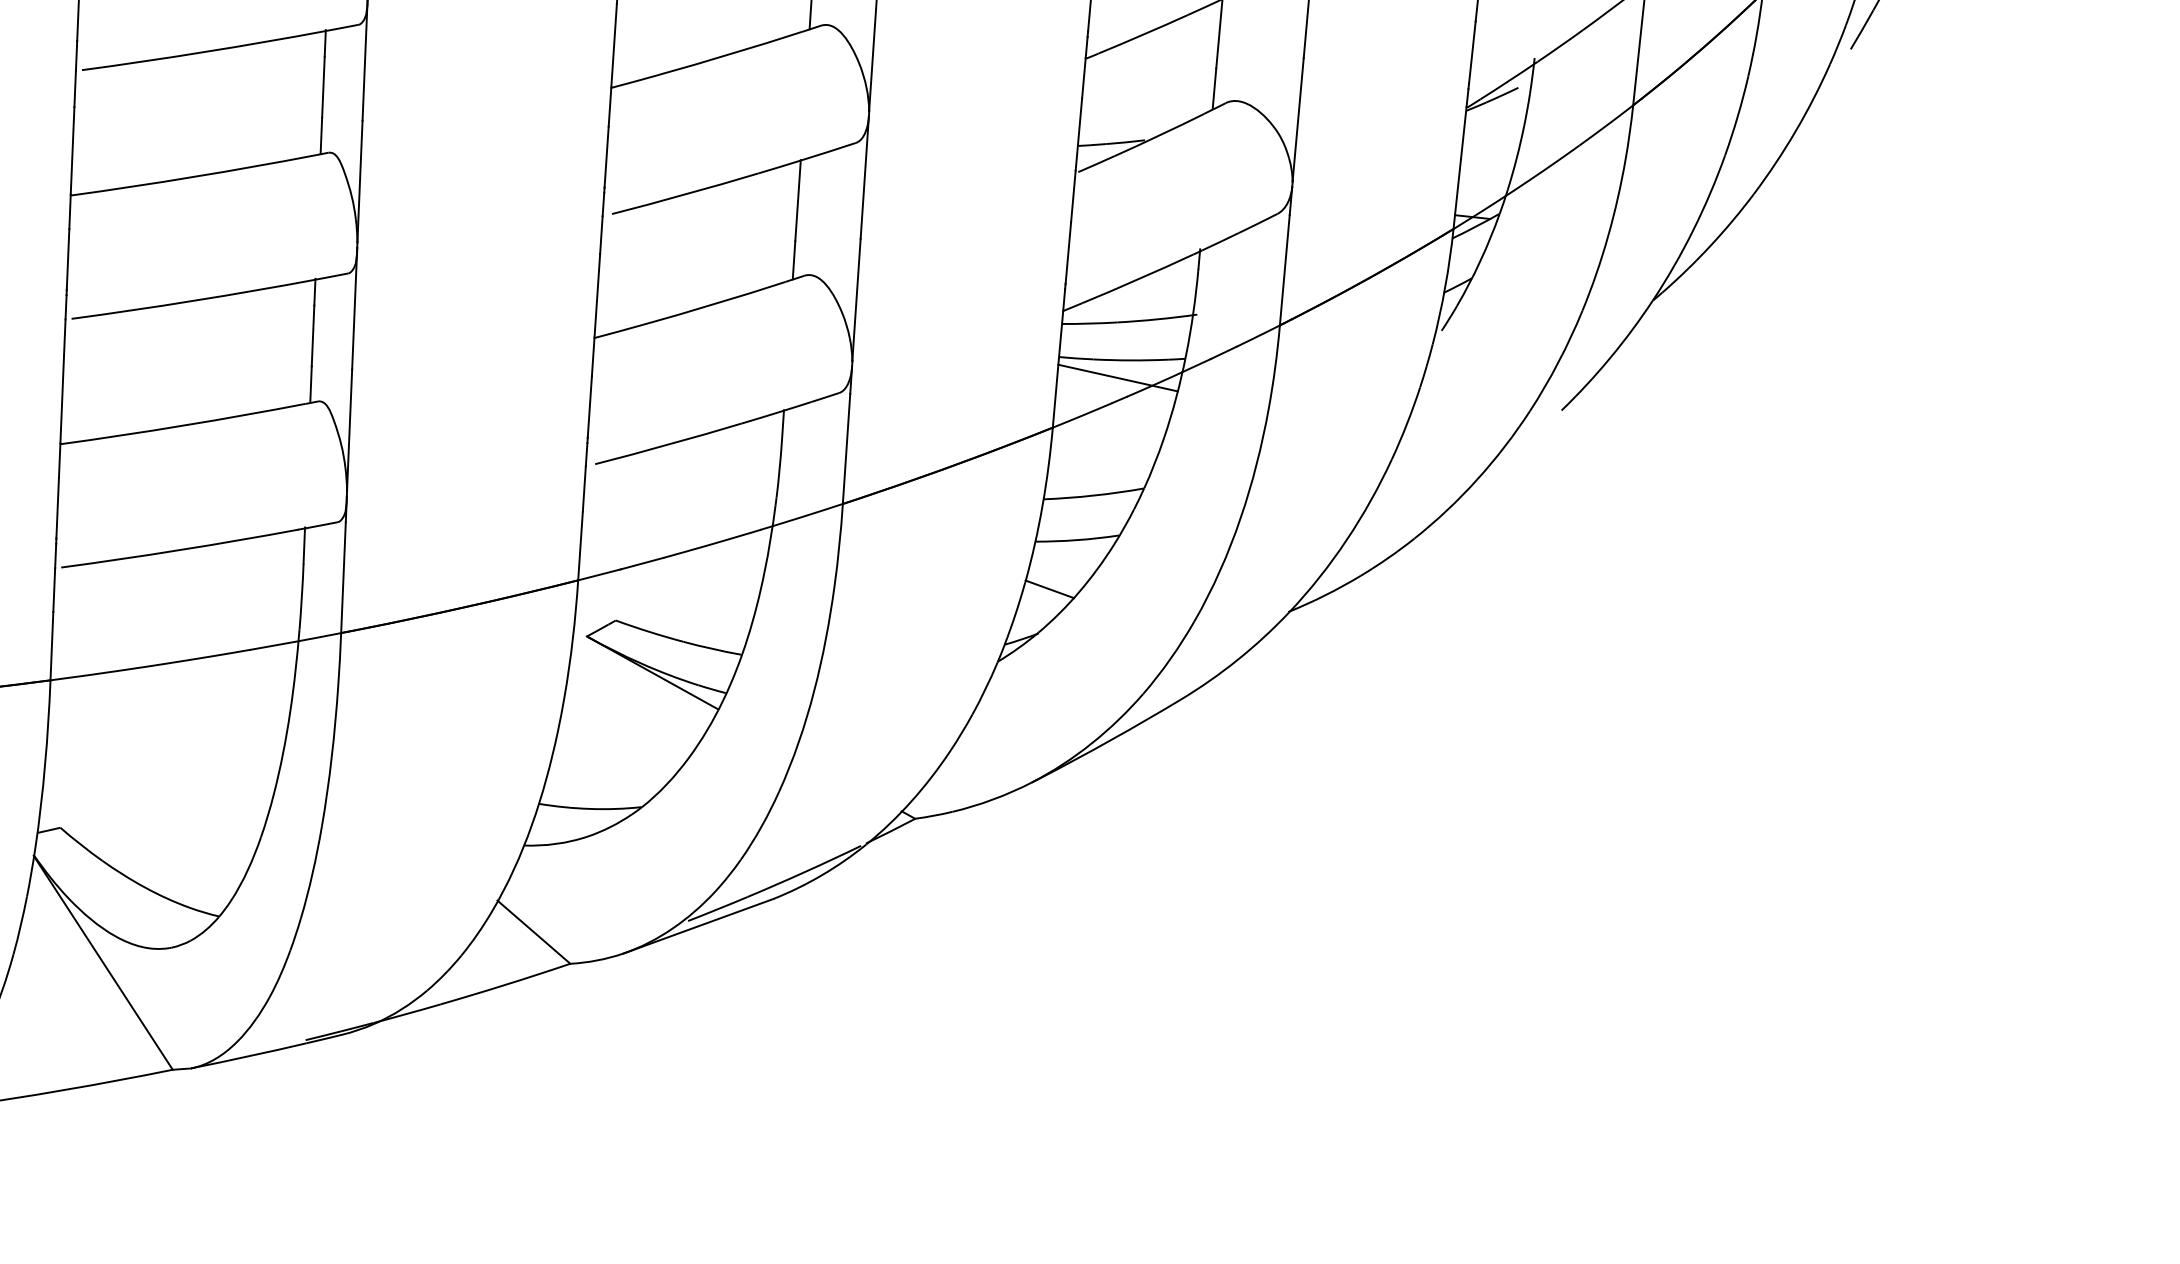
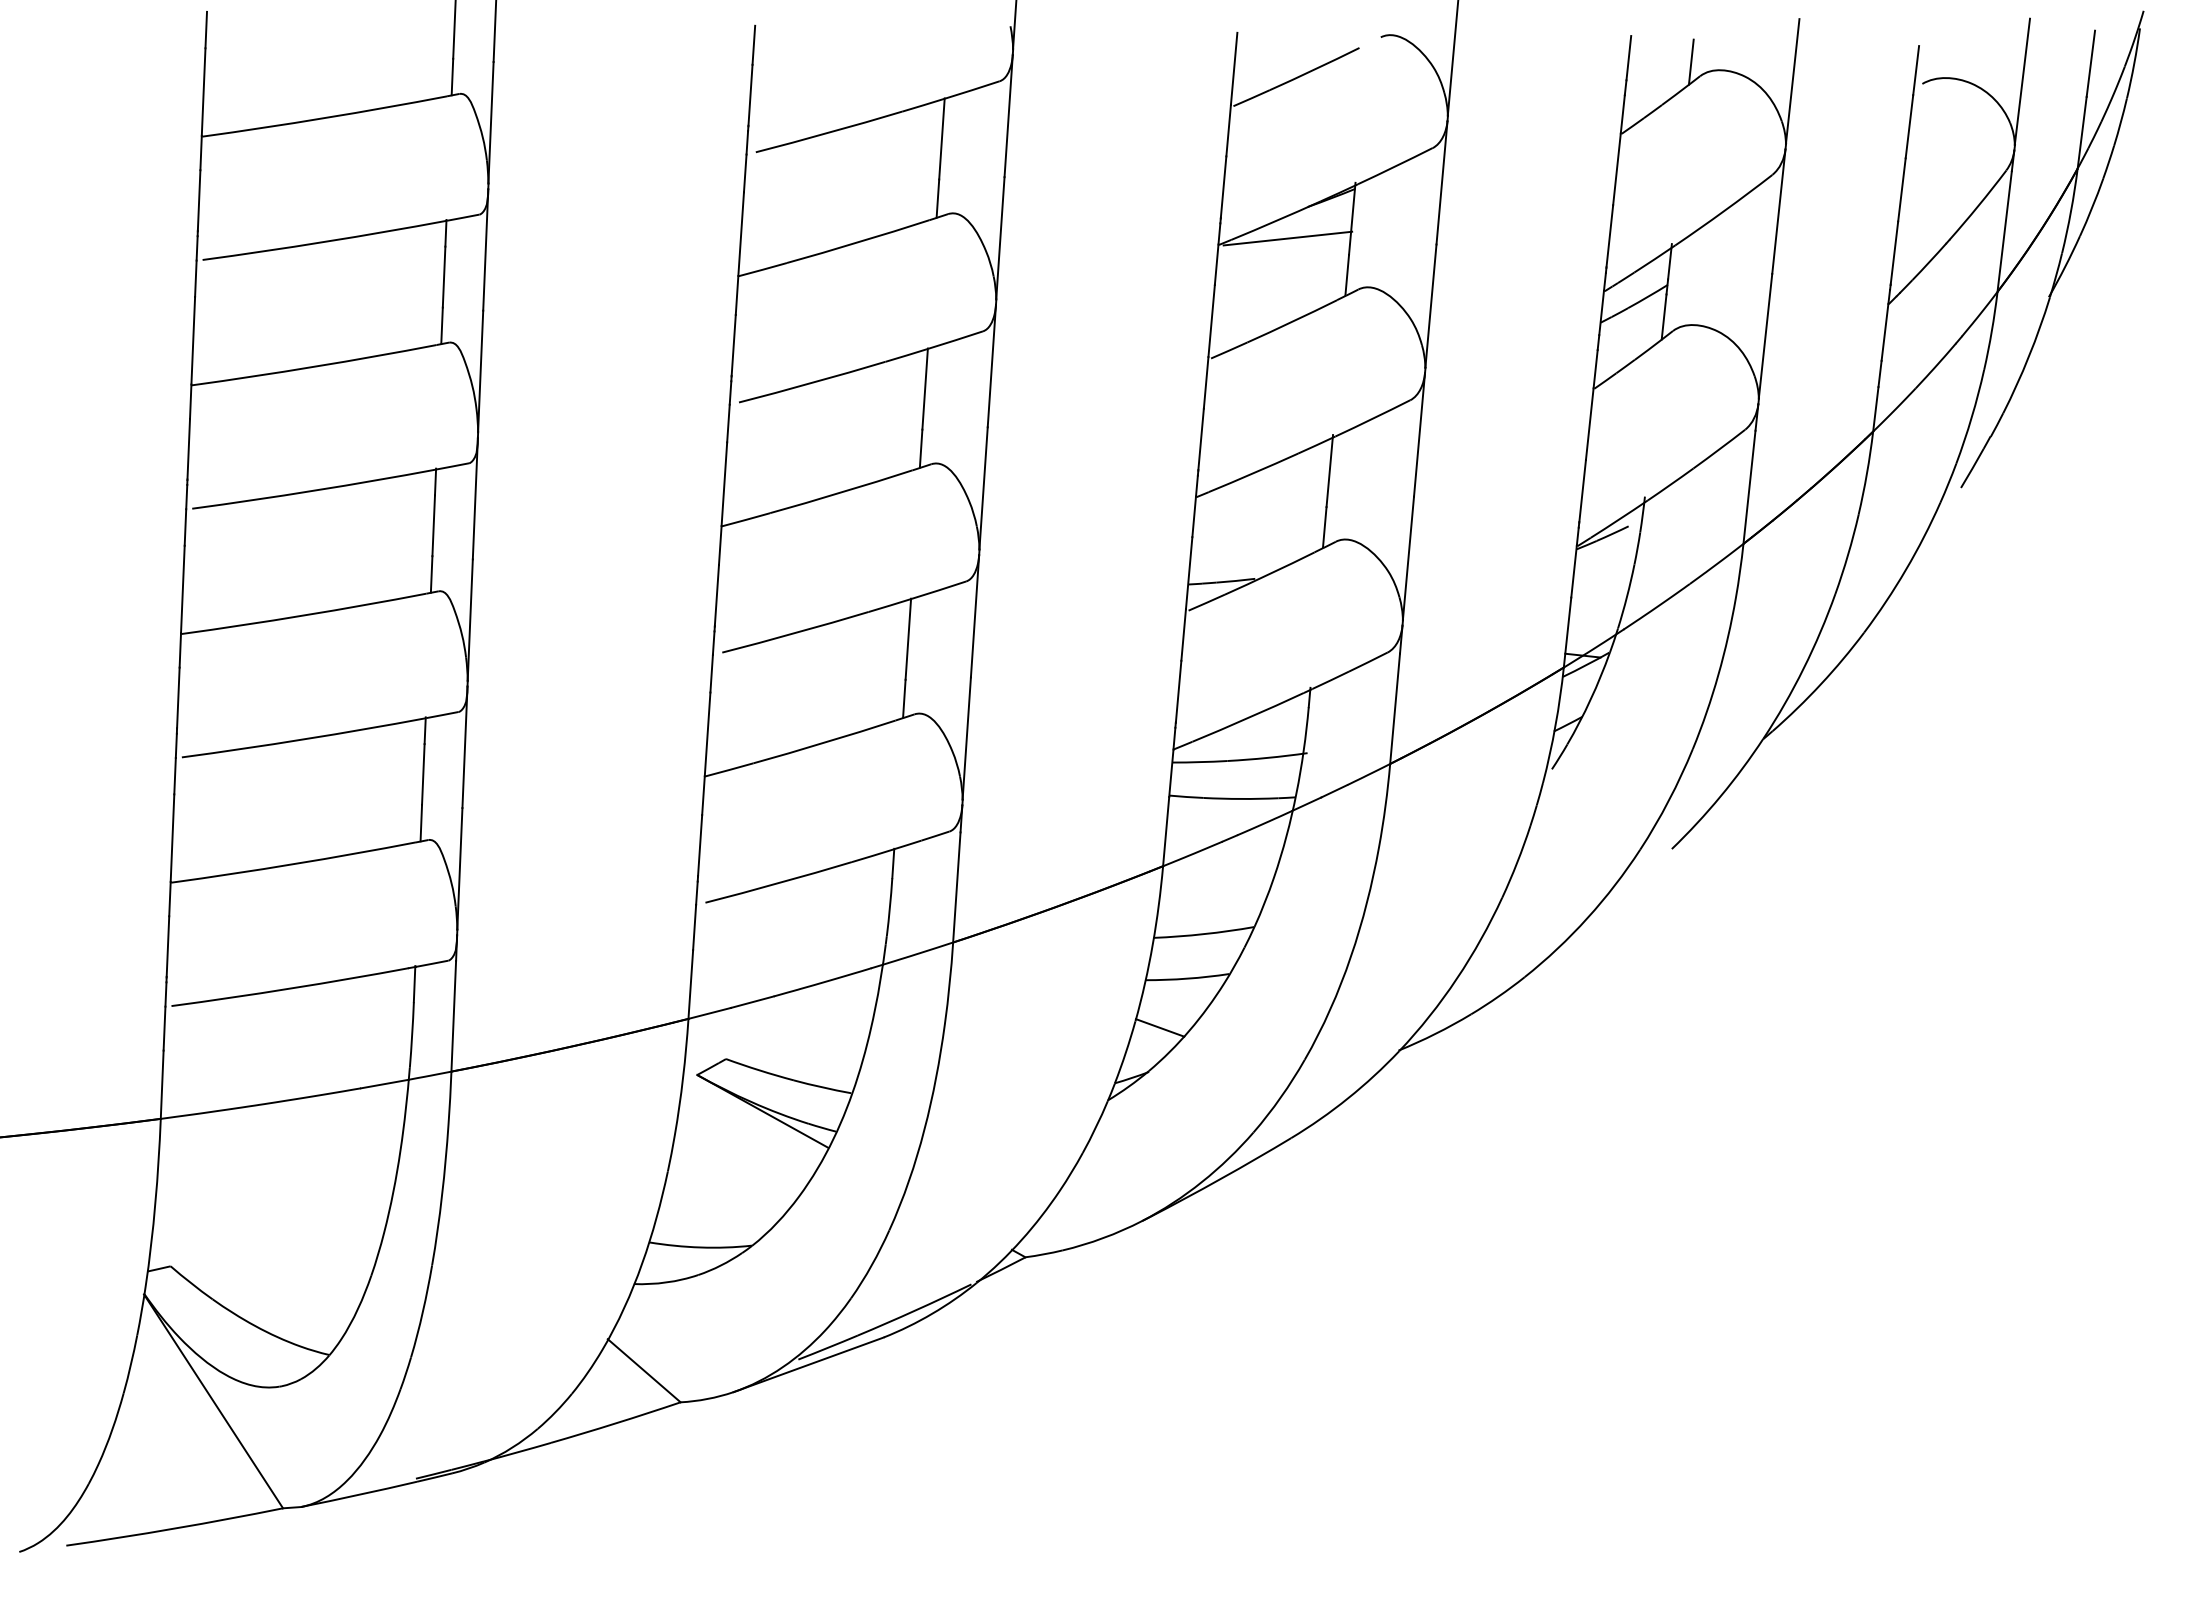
line: (1117, 377) -> (1227, 816), removed

